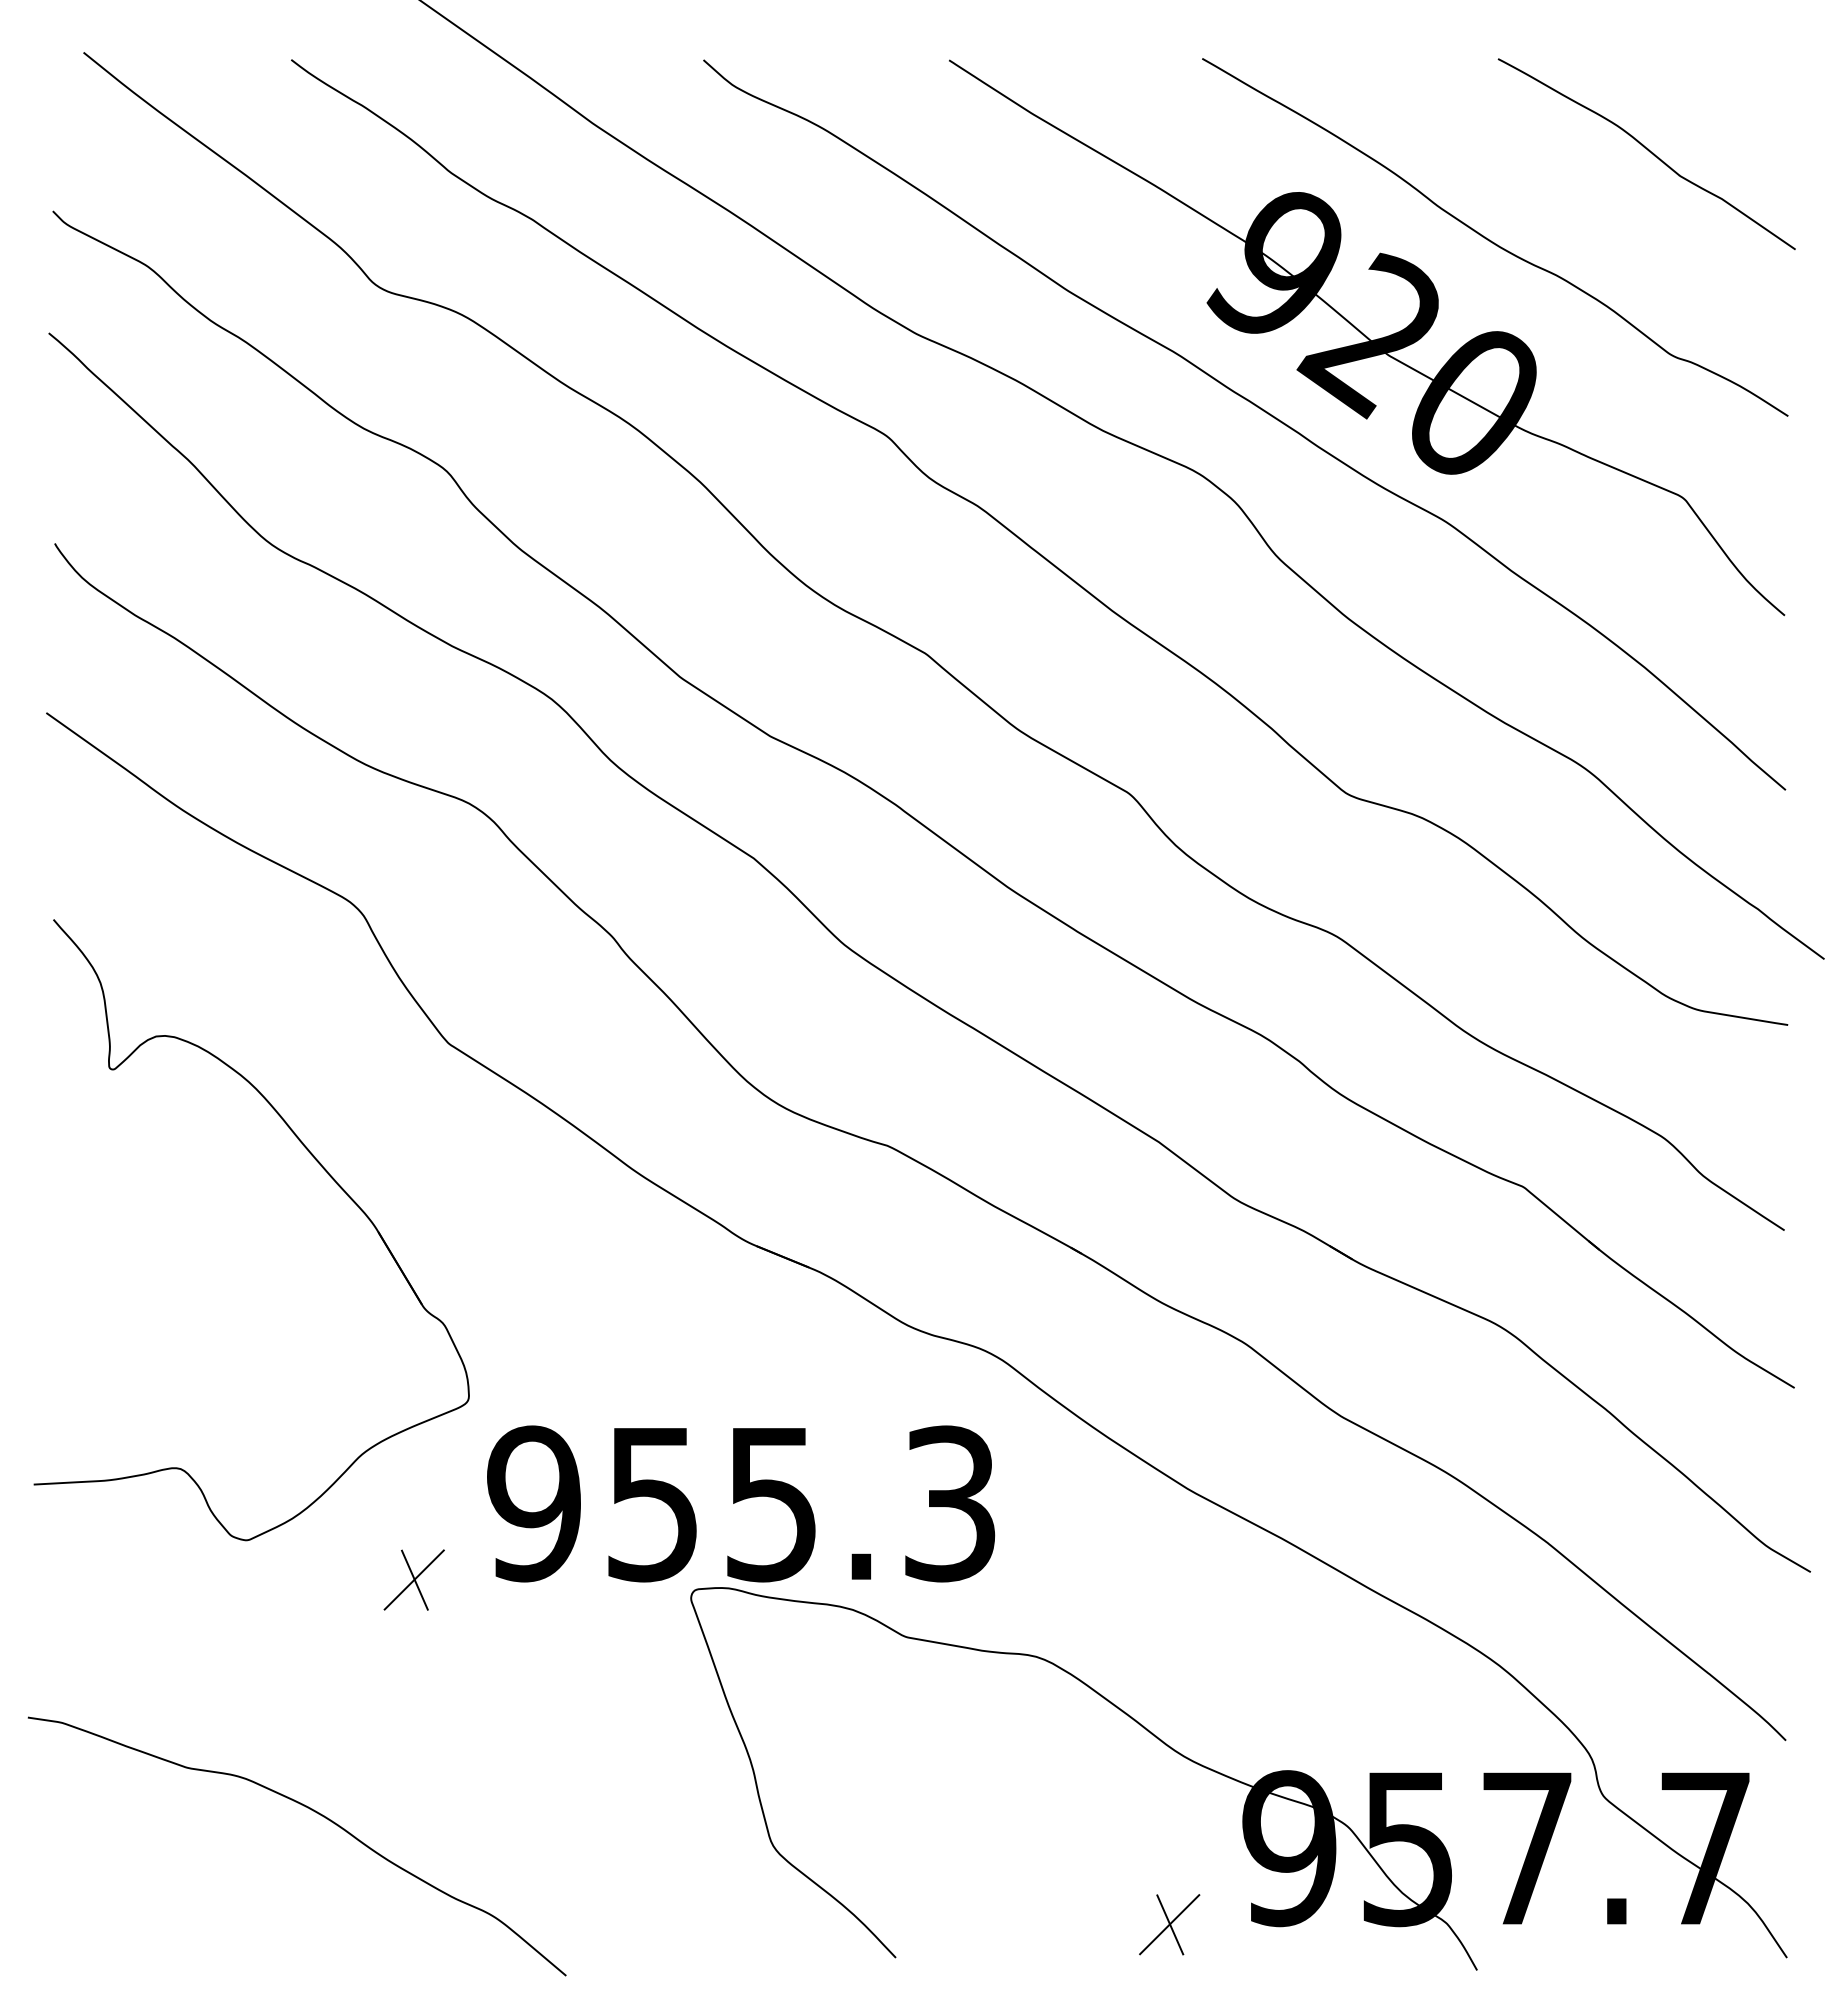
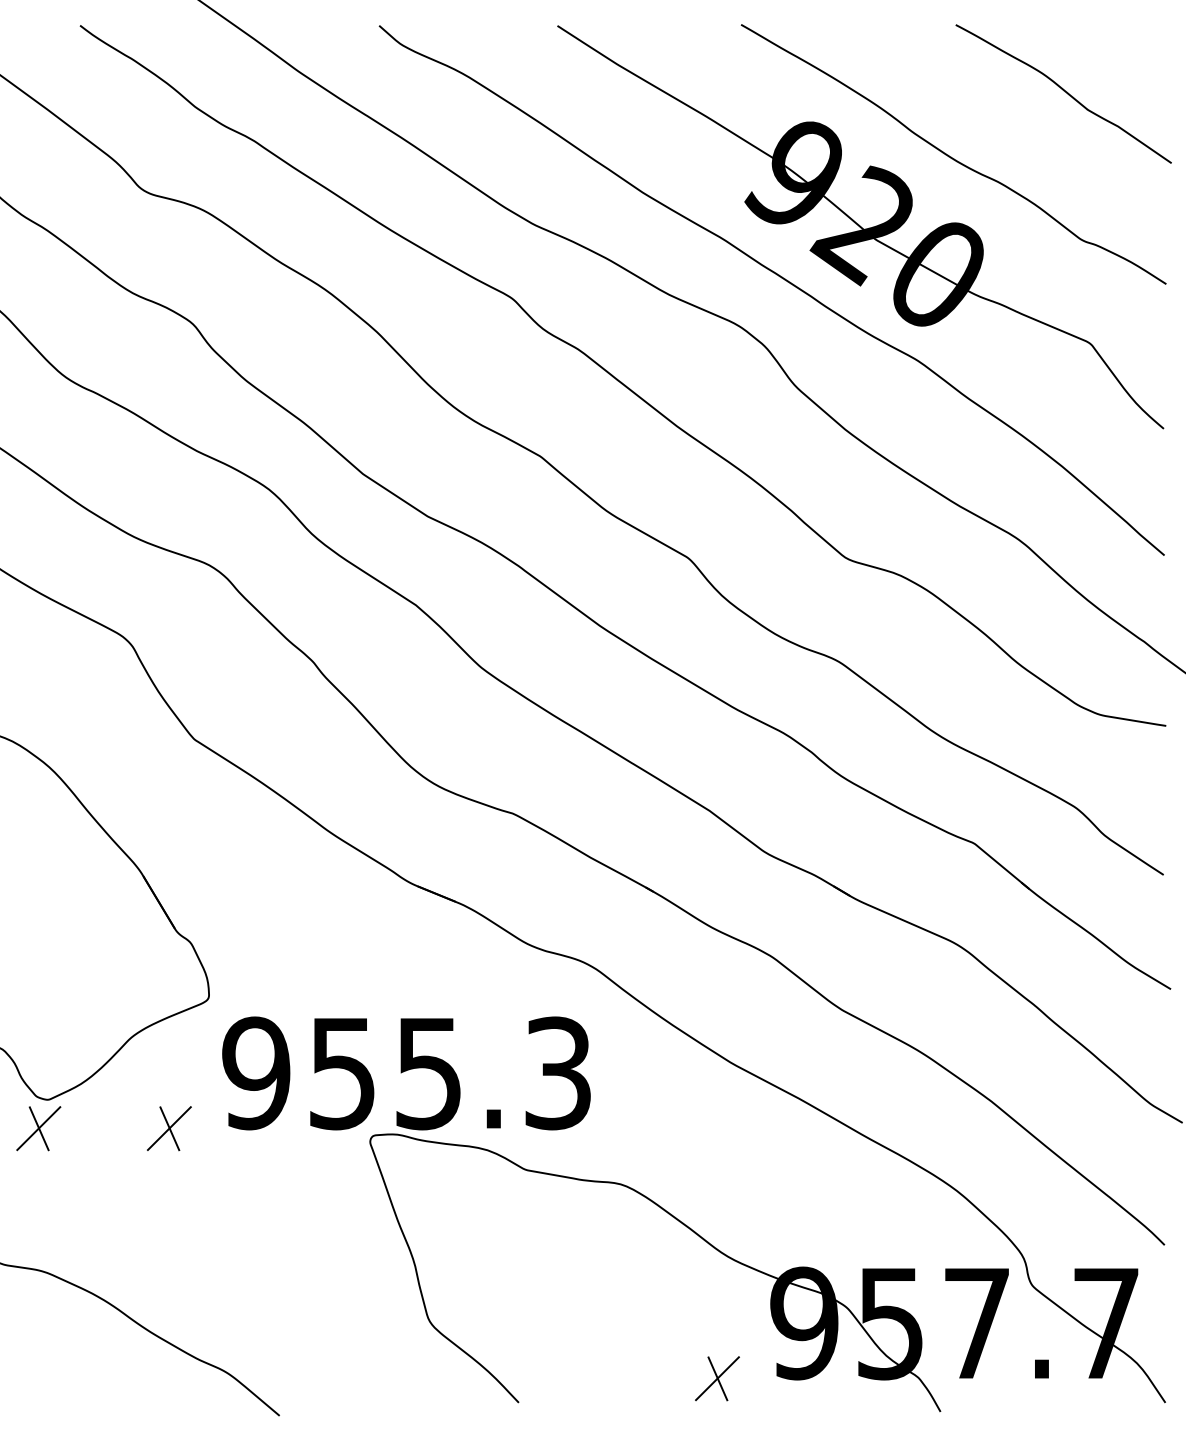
part: (233, 1579) -> (38, 1128), added

